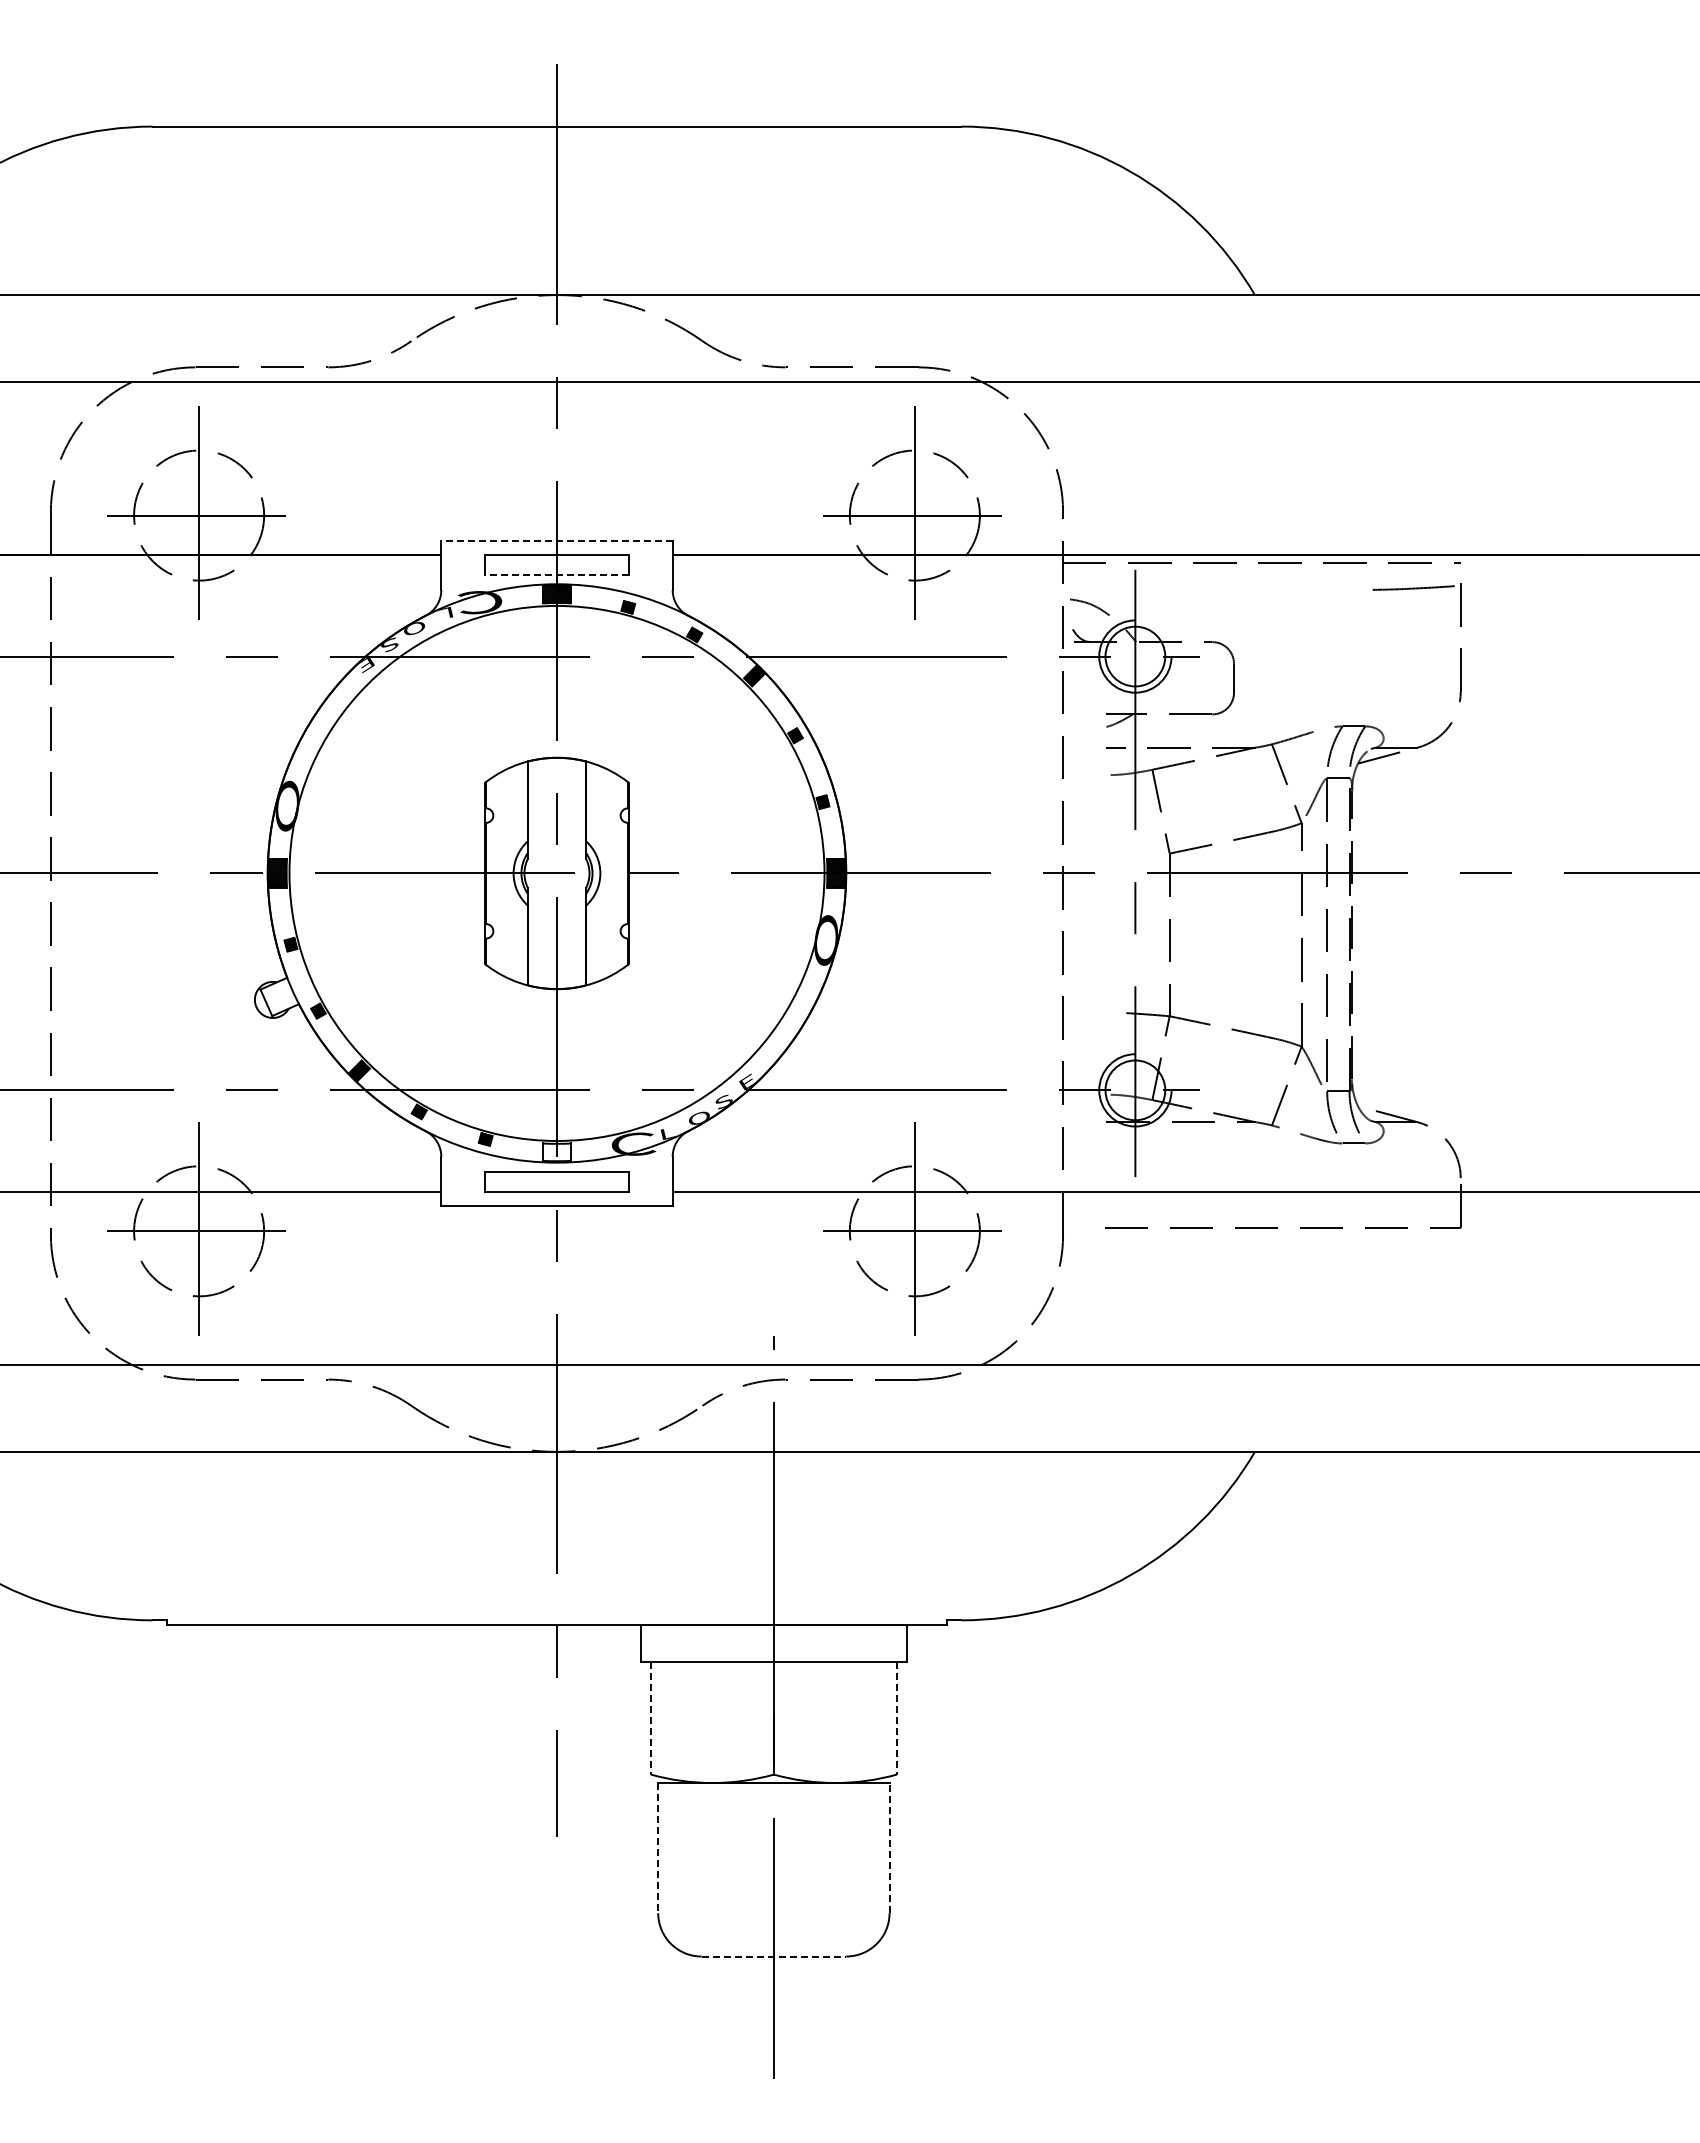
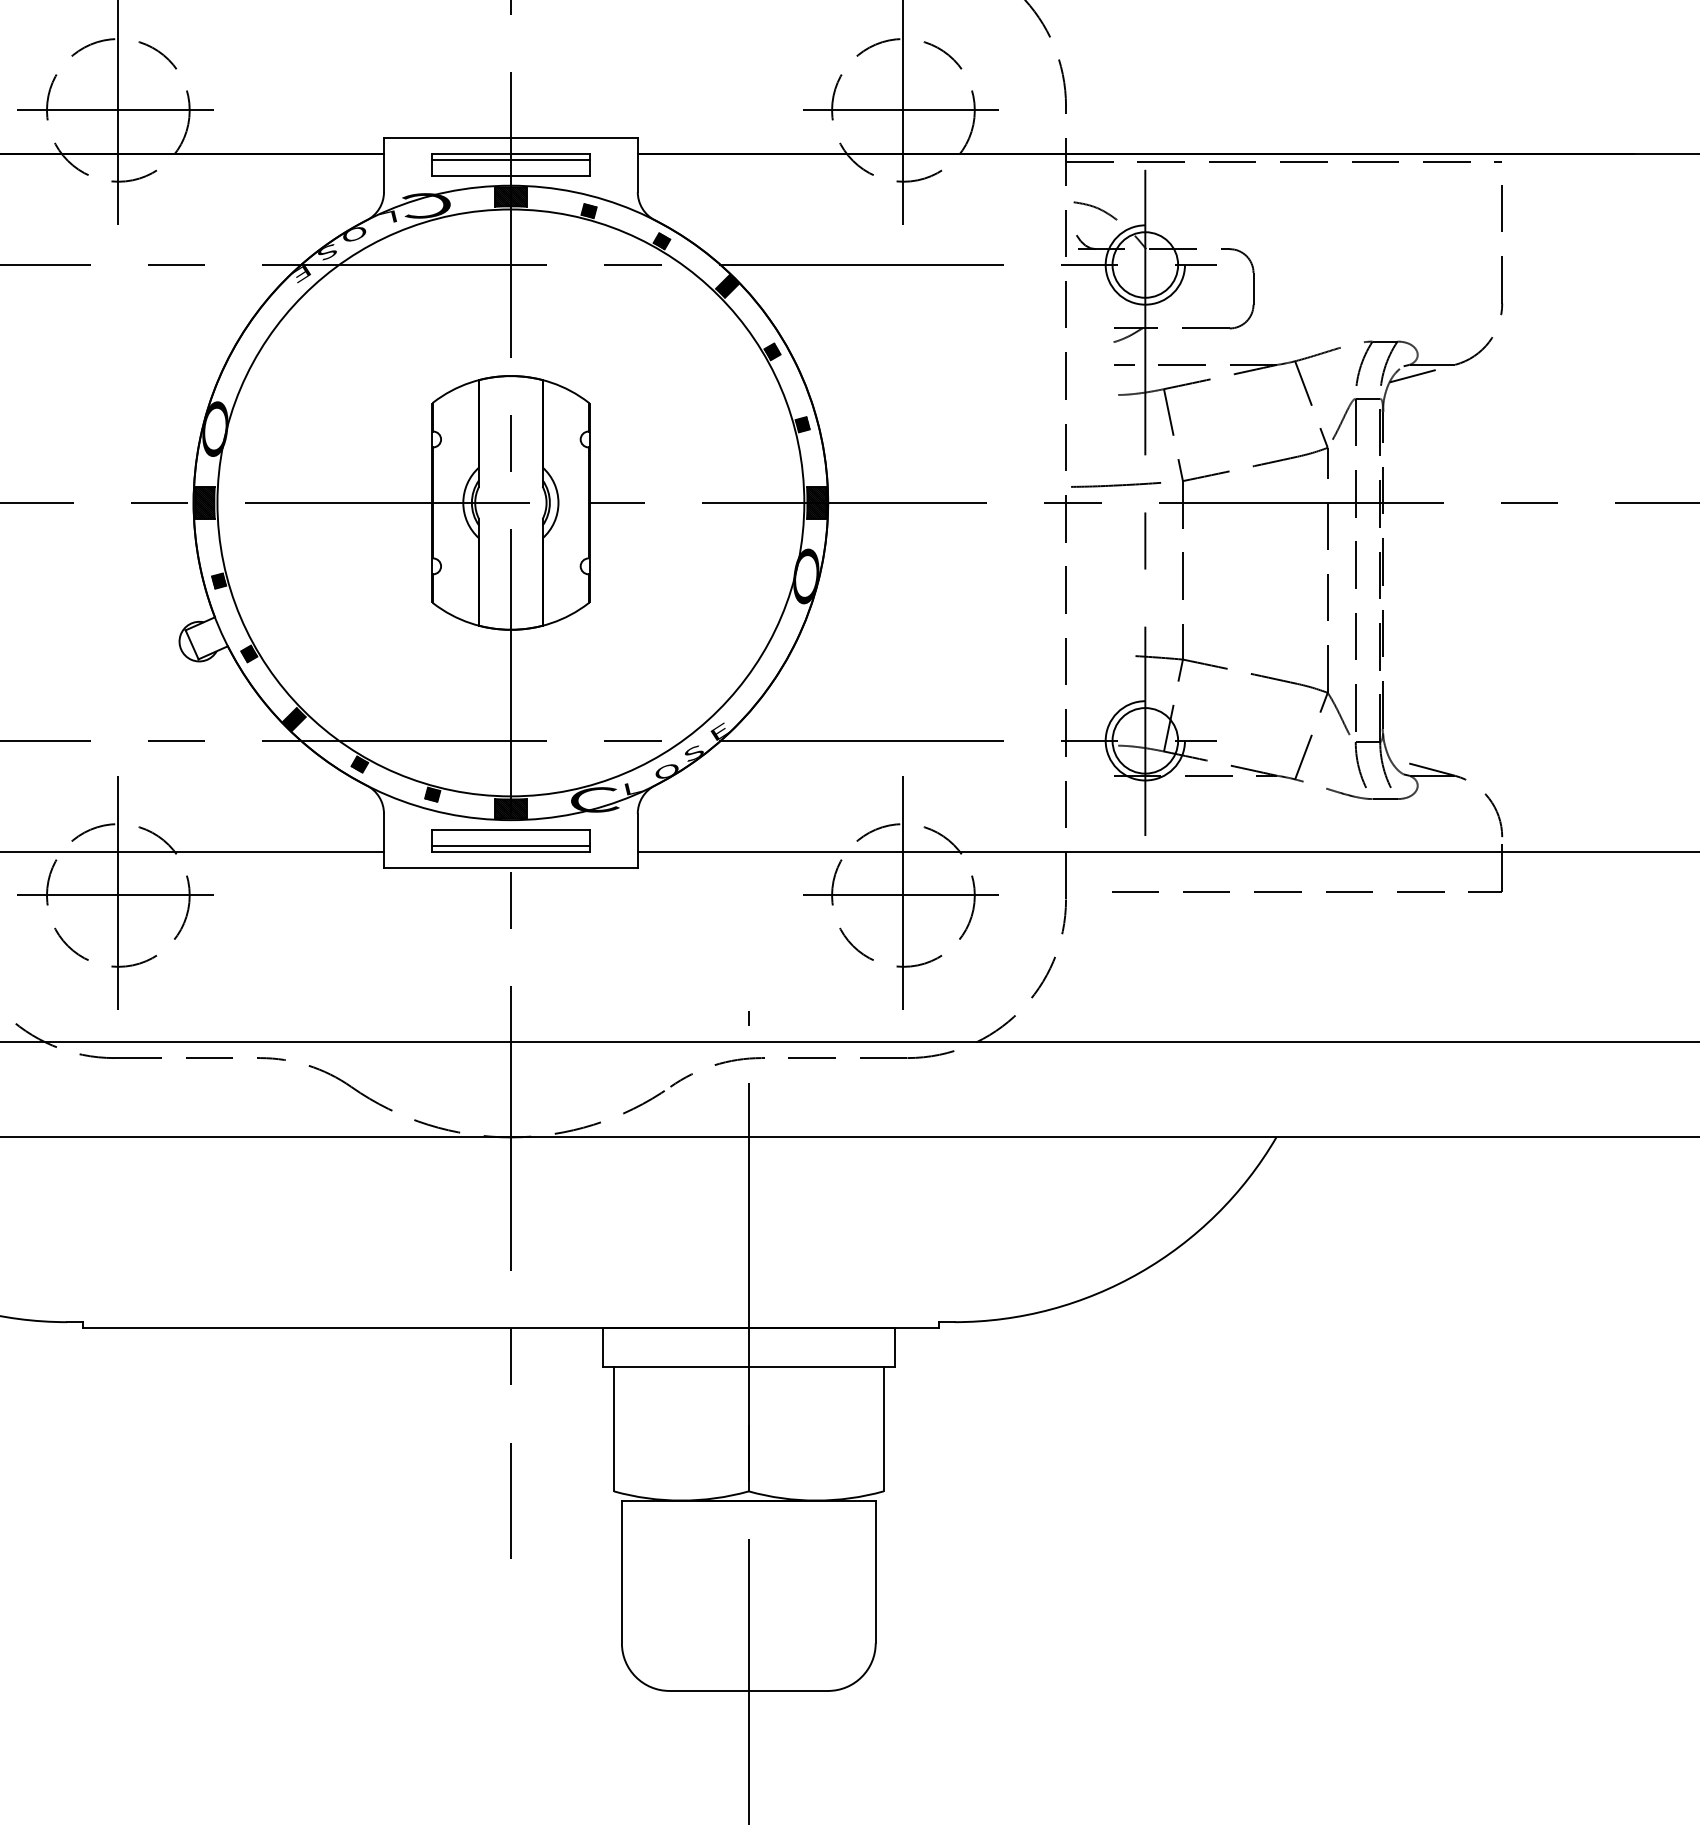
line: (557, 540) -> (511, 137), dashed -> solid
line: (556, 560) -> (510, 159), added
line: (556, 575) -> (510, 176), dashed -> solid
line: (1413, 587) -> (1115, 484), moved
hatch: (556, 1152) -> (510, 809), added
line: (556, 1186) -> (510, 846), added
line: (650, 1718) -> (613, 1429), dashed -> solid
line: (896, 1718) -> (883, 1429), dashed -> solid
line: (889, 1847) -> (875, 1571), dashed -> solid
line: (658, 1848) -> (622, 1572), dashed -> solid
line: (774, 1956) -> (749, 1690), dashed -> solid

